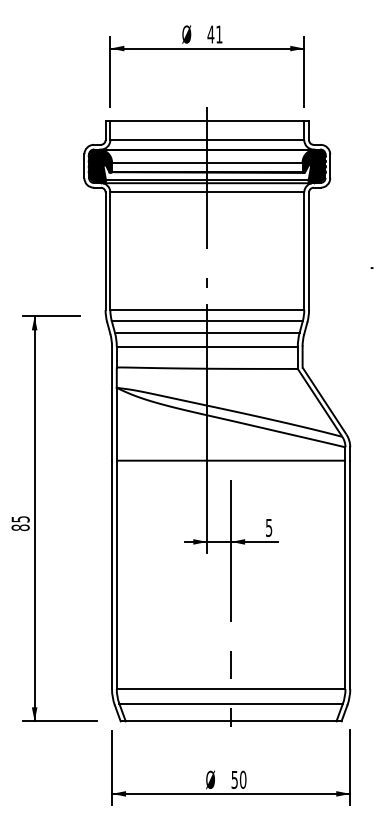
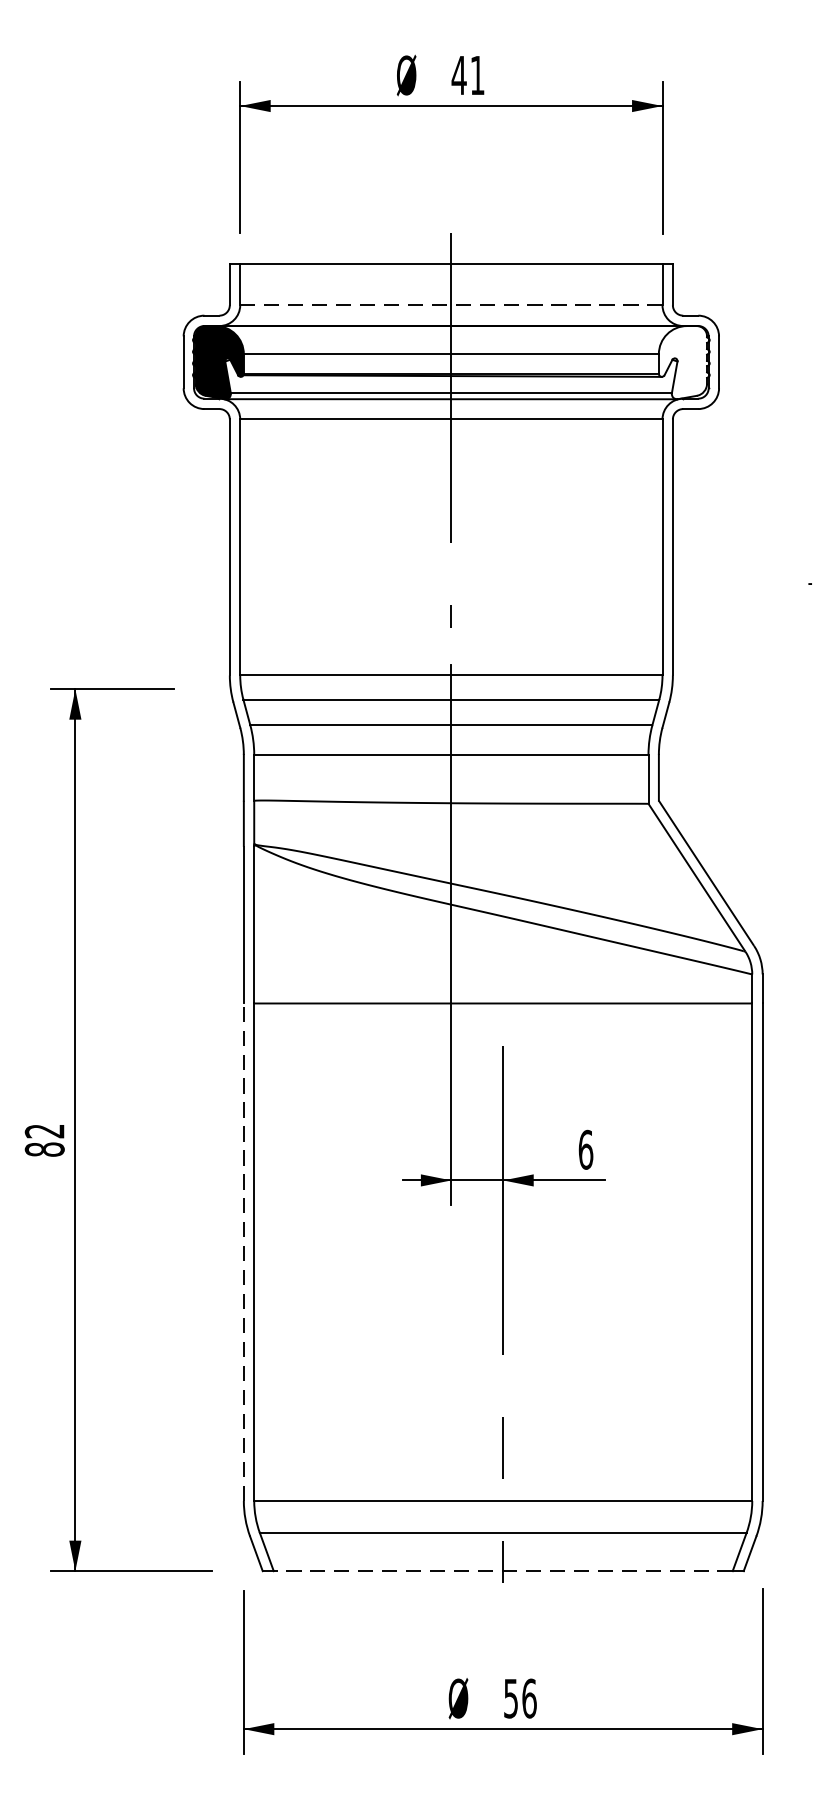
line: (207, 140) -> (451, 306), solid -> dashed
fill: (313, 166) -> (682, 362), removed
text: (20, 519) -> (44, 1131), 85 -> 82
text: (268, 527) -> (584, 1149), 5 -> 6
line: (112, 574) -> (244, 1251), solid -> dashed
line: (230, 721) -> (501, 1571), solid -> dashed
text: (243, 779) -> (530, 1697), 50 -> 56

